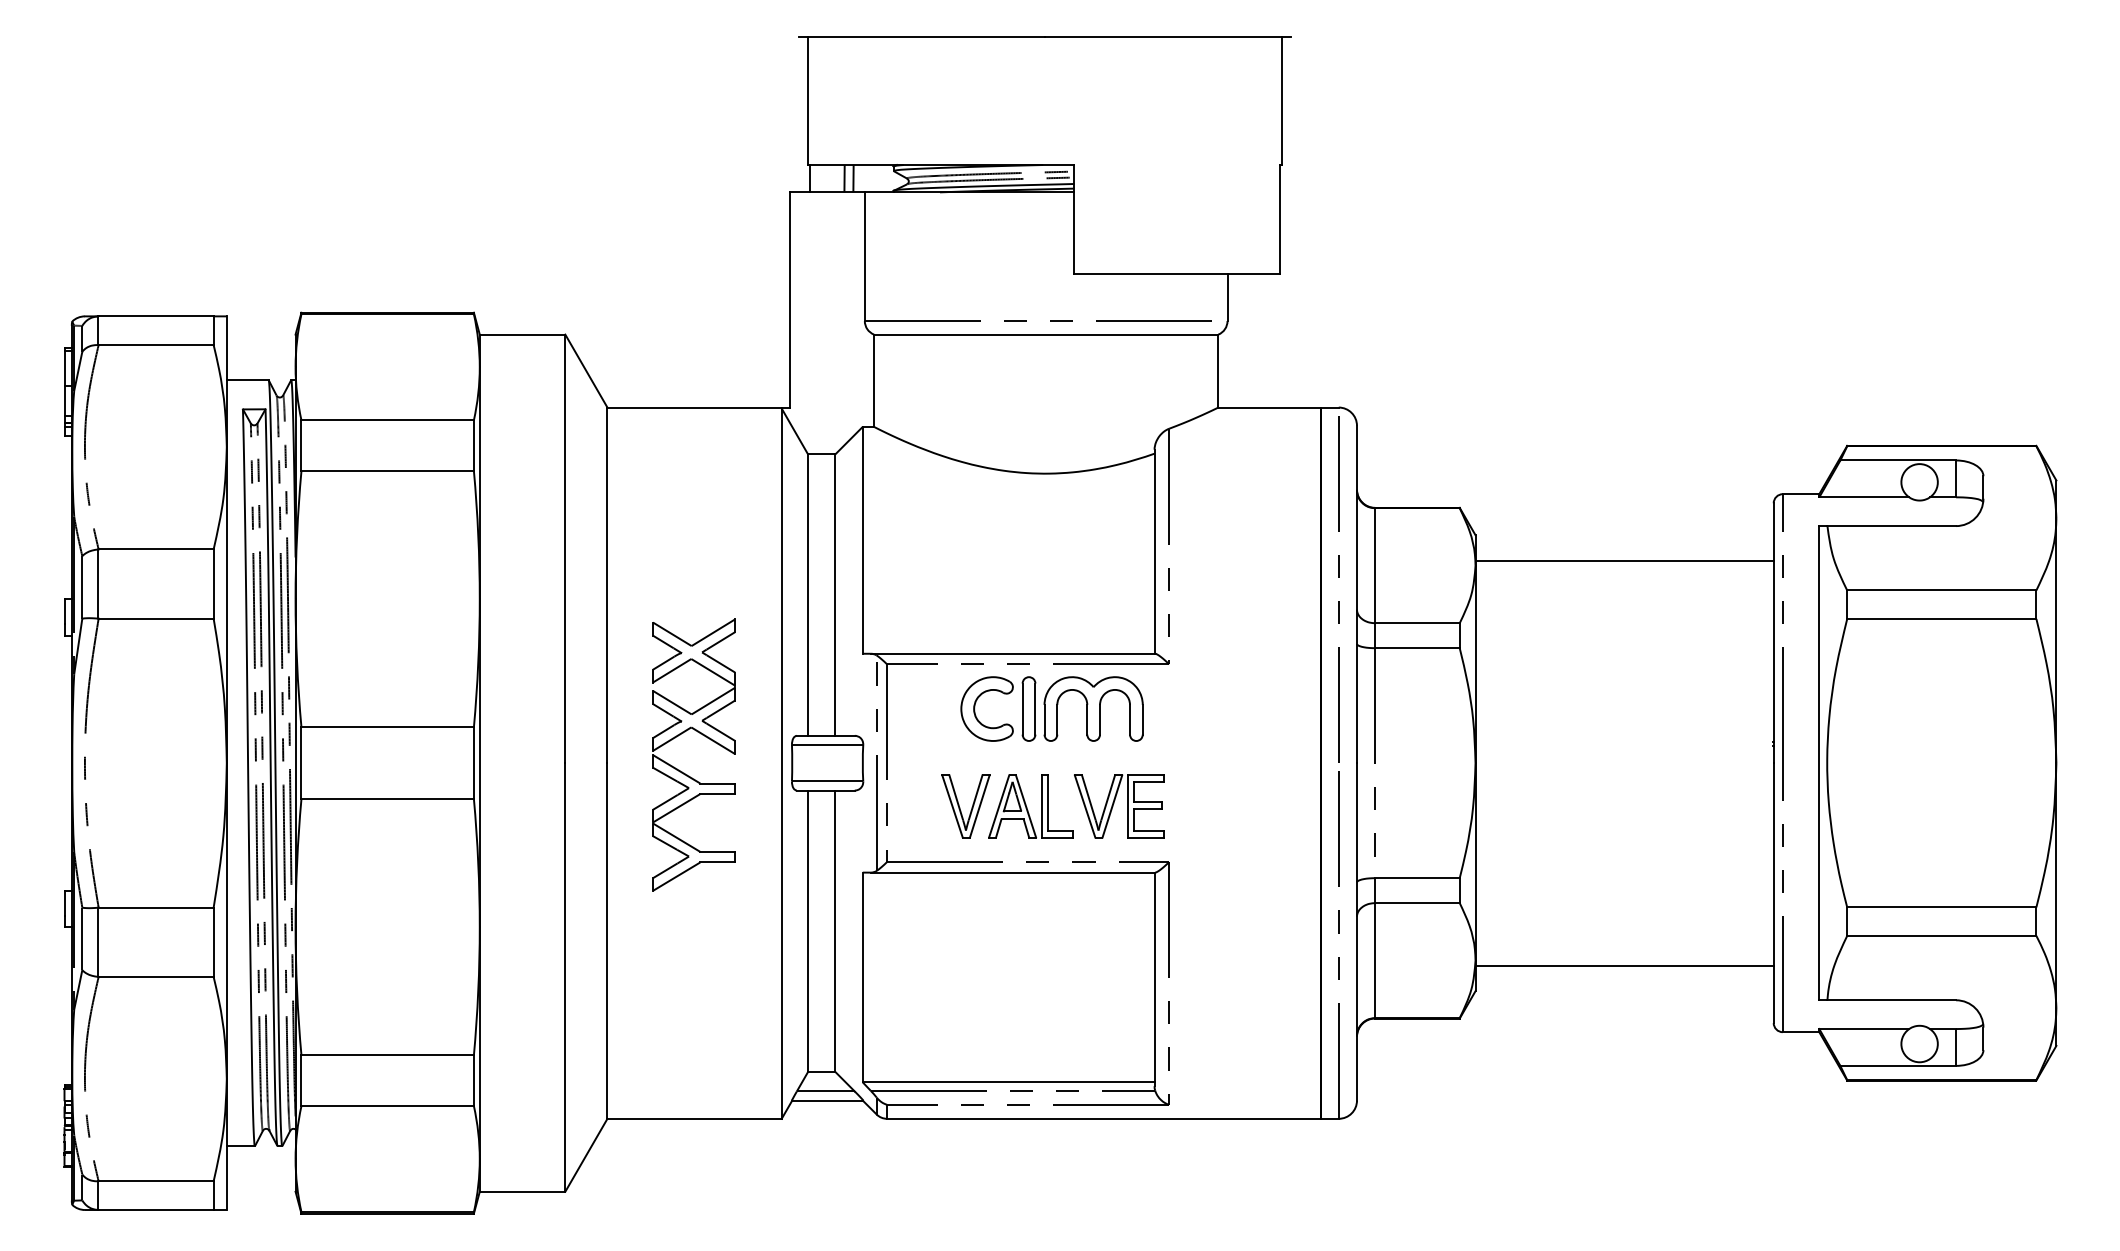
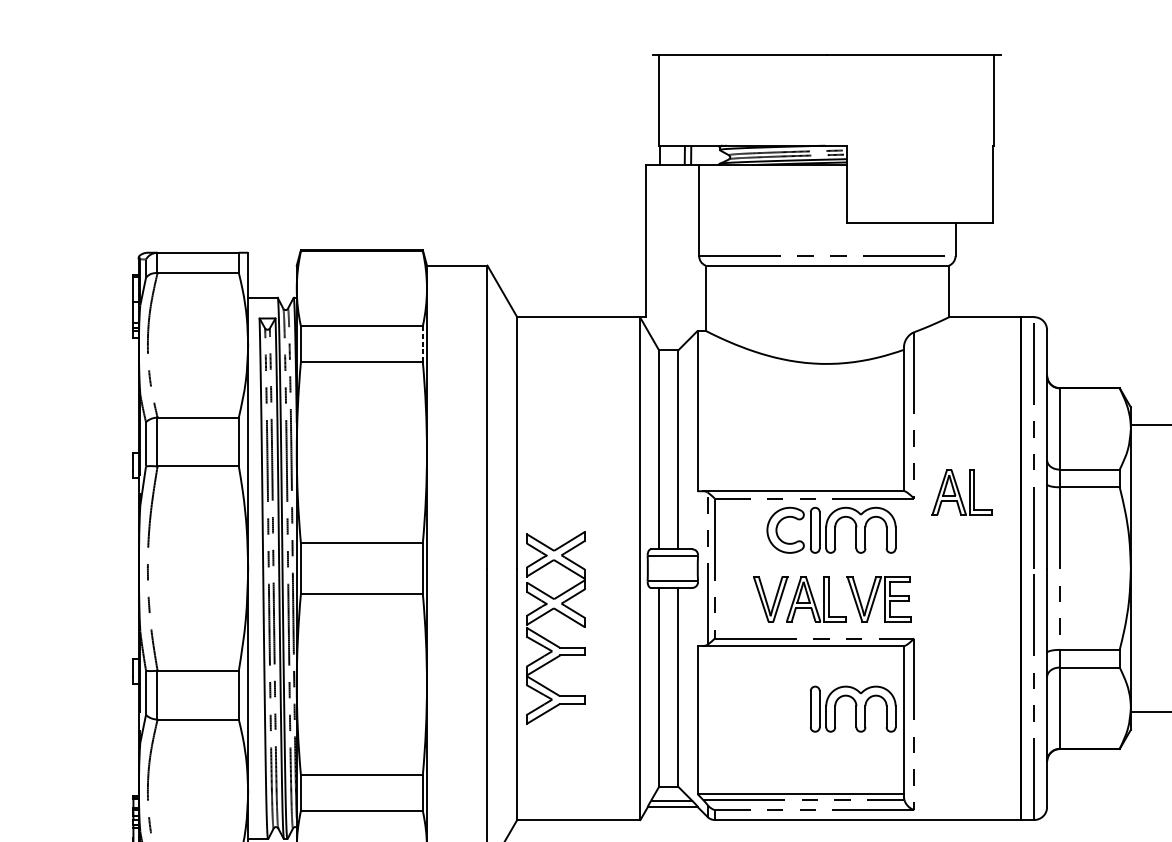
line: (473, 445) -> (422, 344), solid -> dashed
part: (1236, 655) -> (961, 492), added
part: (684, 772) -> (549, 640), moved
part: (1082, 961) -> (853, 708), added

